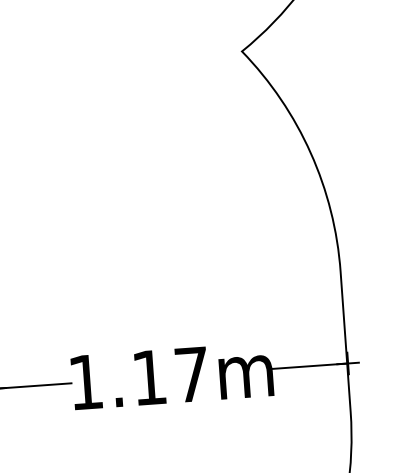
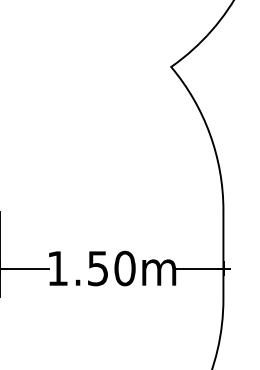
text: (170, 376) -> (111, 268), 1.17m -> 1.50m

